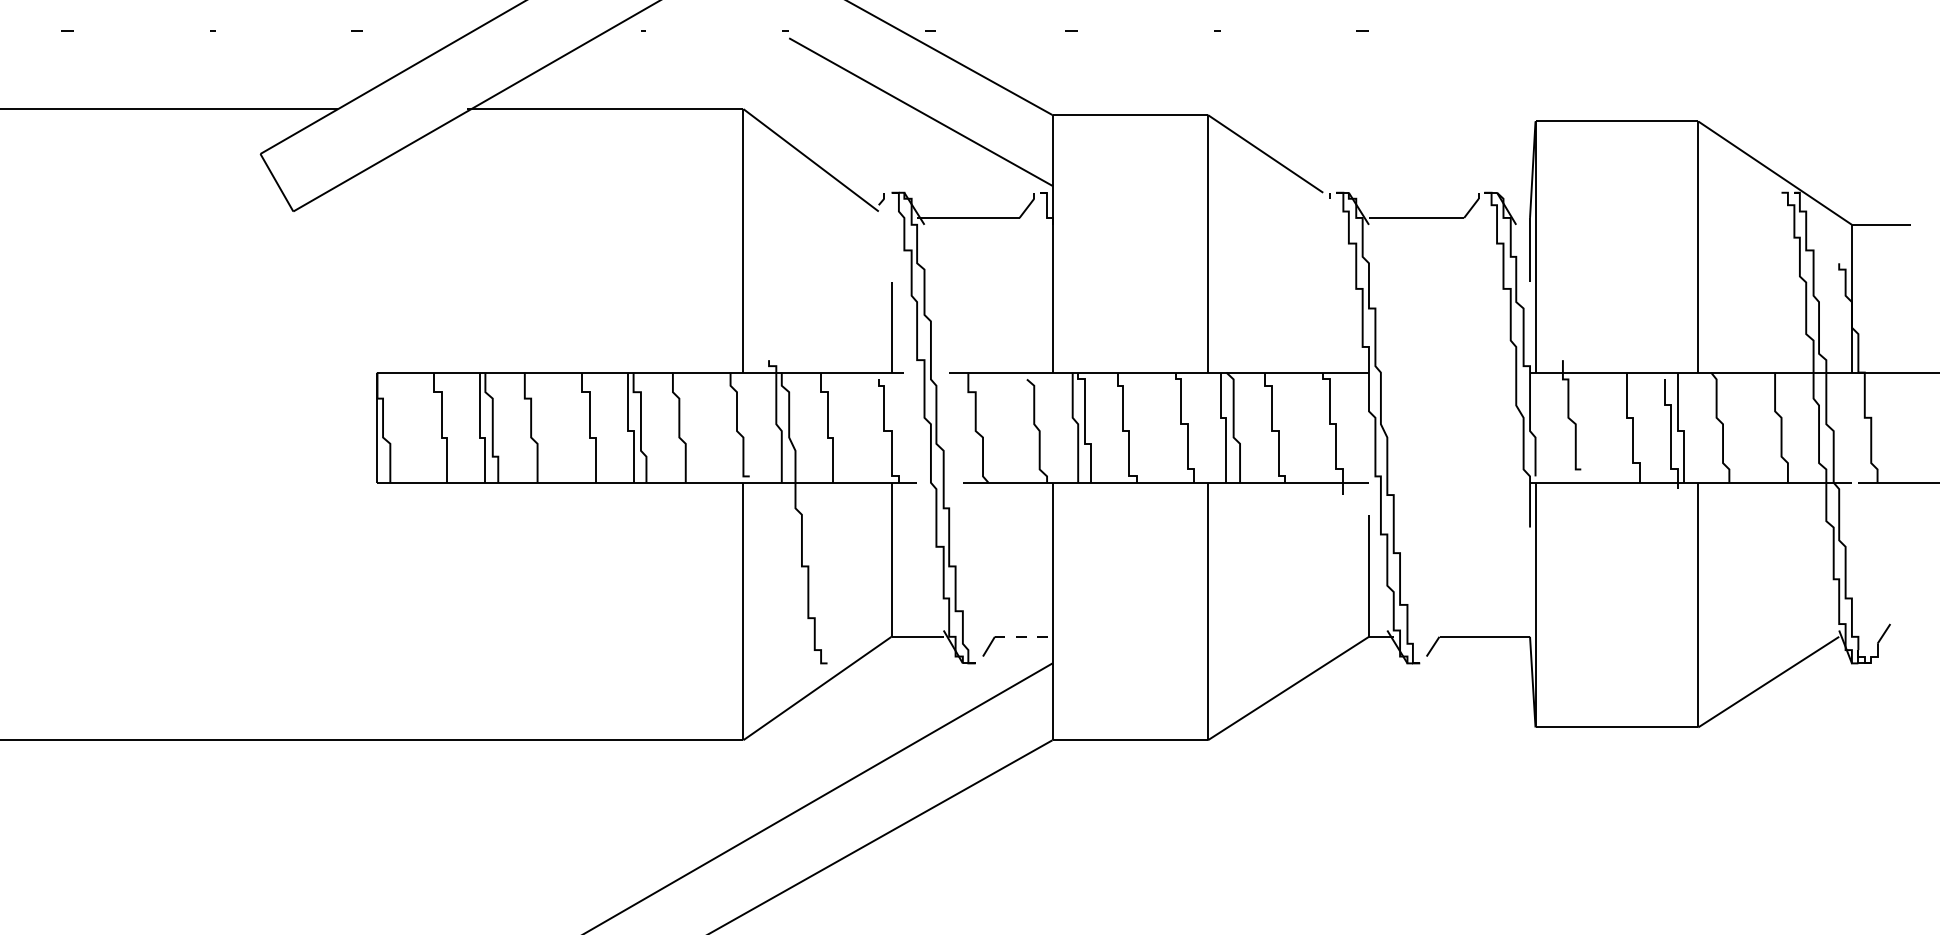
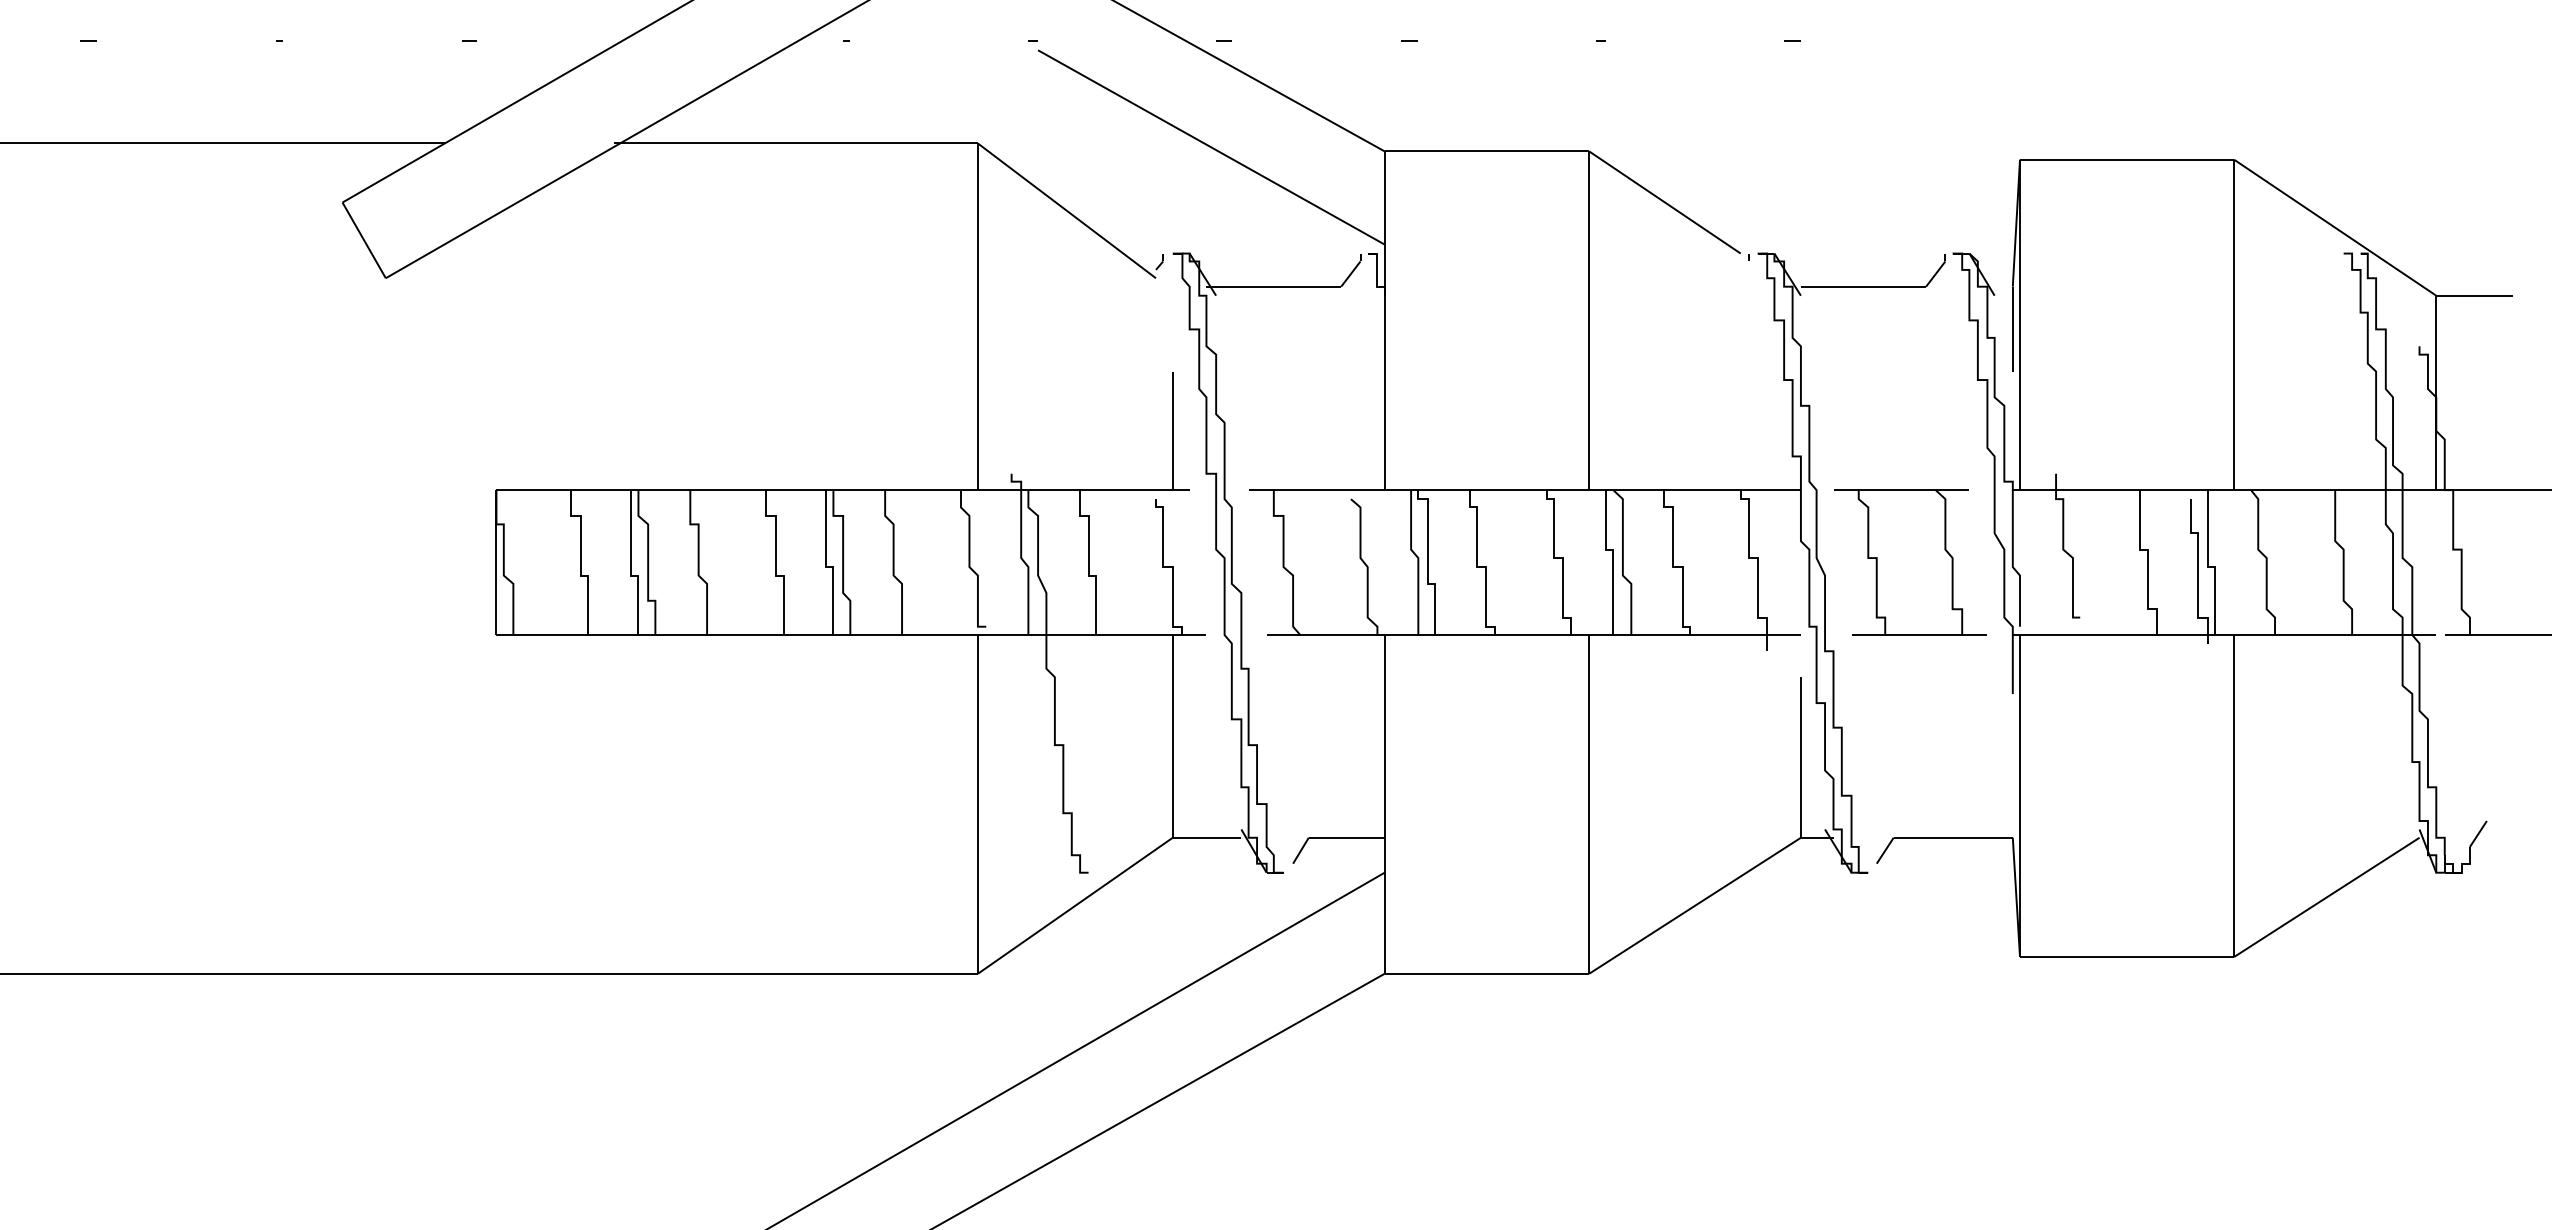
part: (1452, 427) -> (1910, 562), added
line: (1023, 636) -> (1346, 837), dashed -> solid

